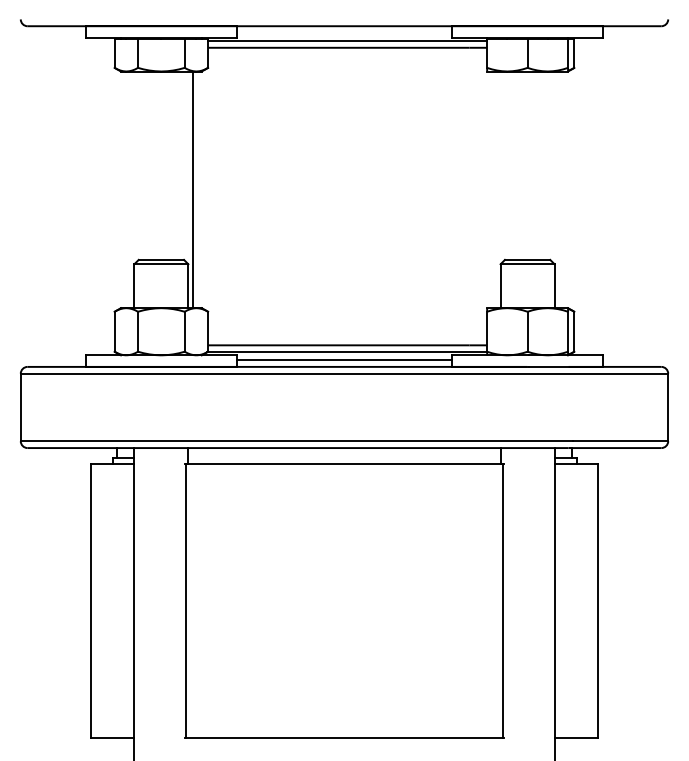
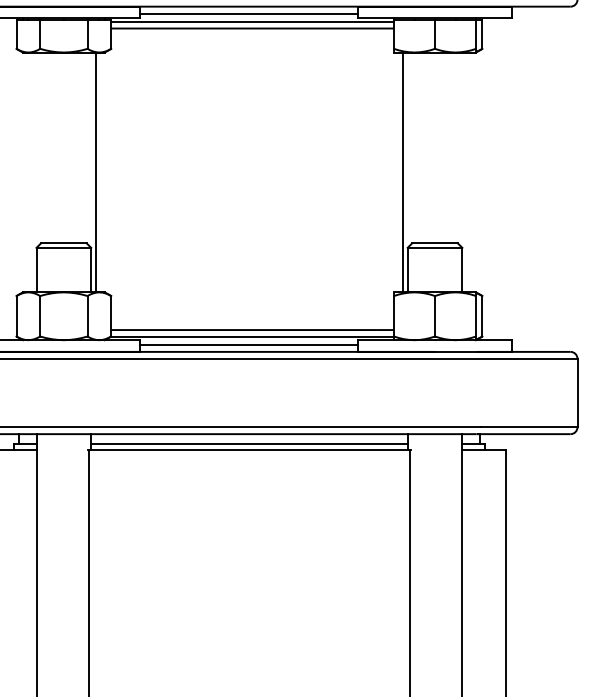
line: (344, 33) -> (249, 14), added
line: (495, 189) -> (402, 172), added
line: (344, 458) -> (249, 444), added

